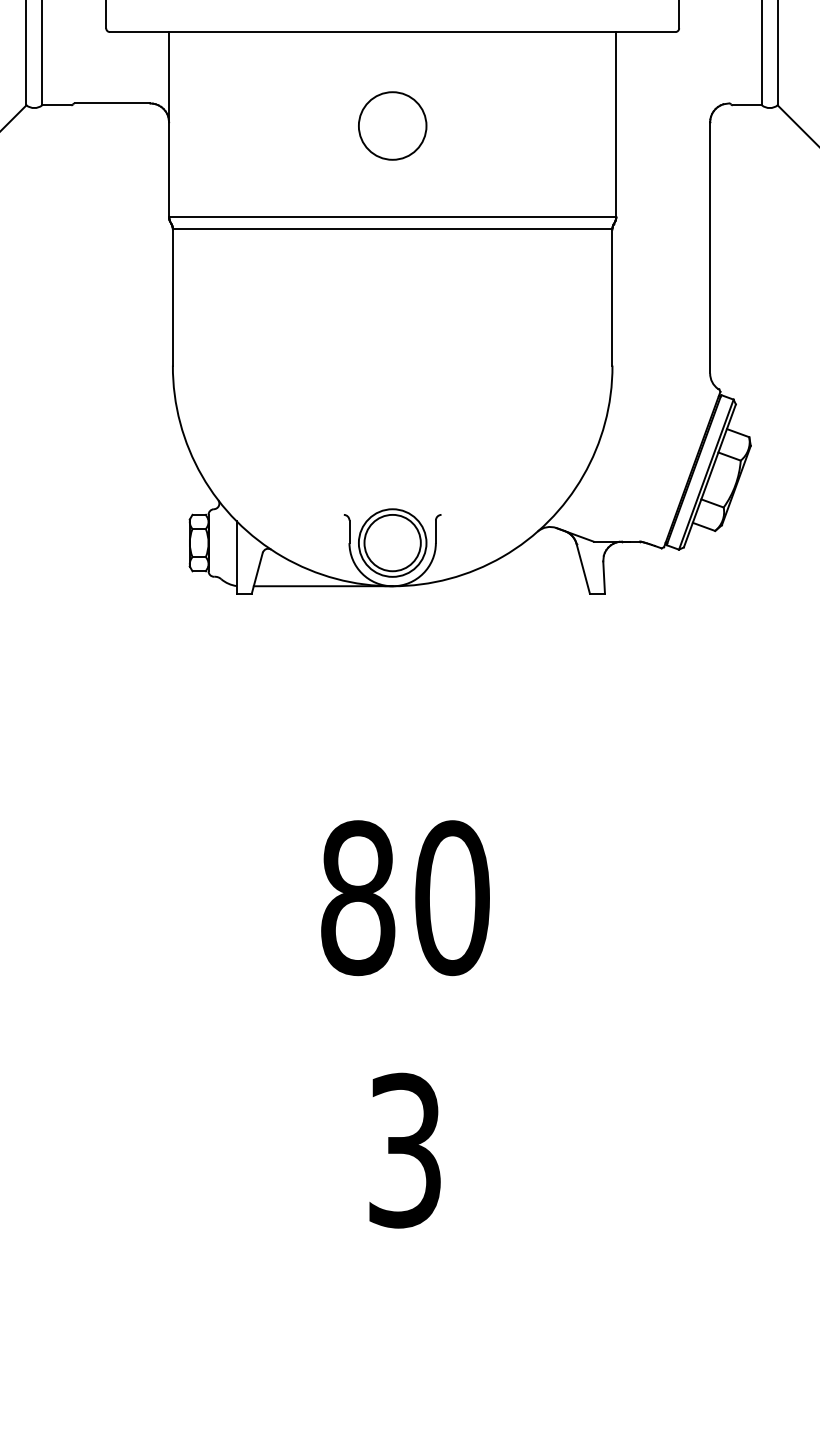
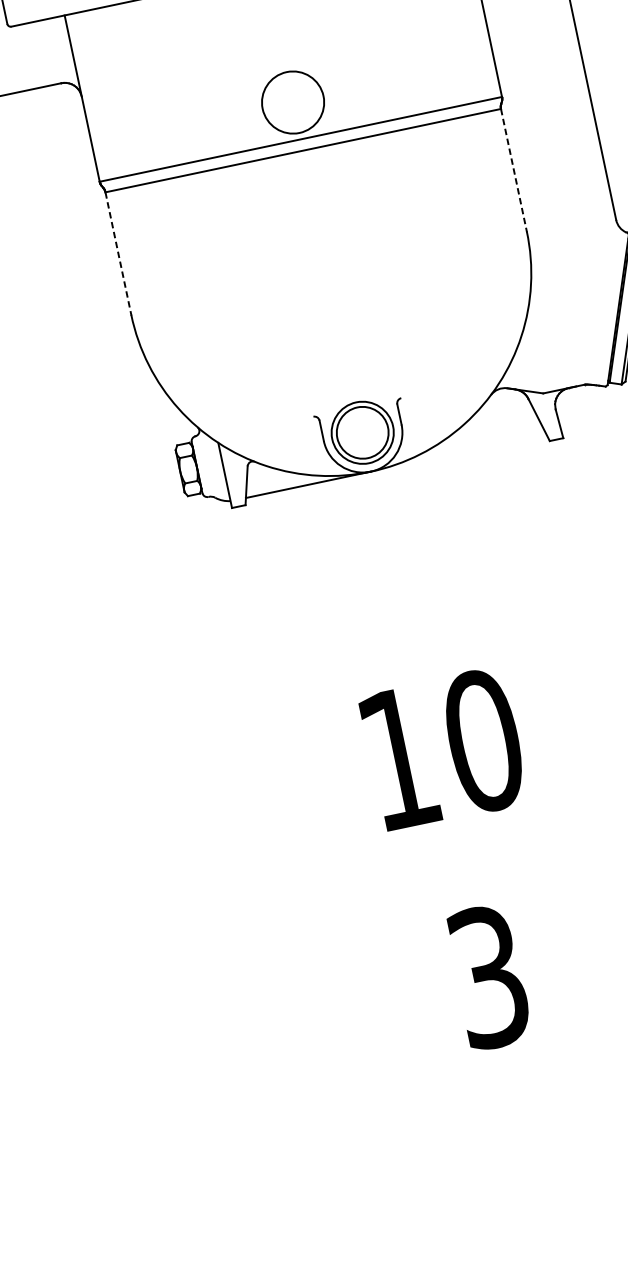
circle: (392, 125) -> (292, 102), moved
line: (172, 297) -> (118, 253), solid -> dashed
line: (612, 297) -> (513, 170), solid -> dashed
text: (358, 898) -> (399, 759), 80 -> 10

